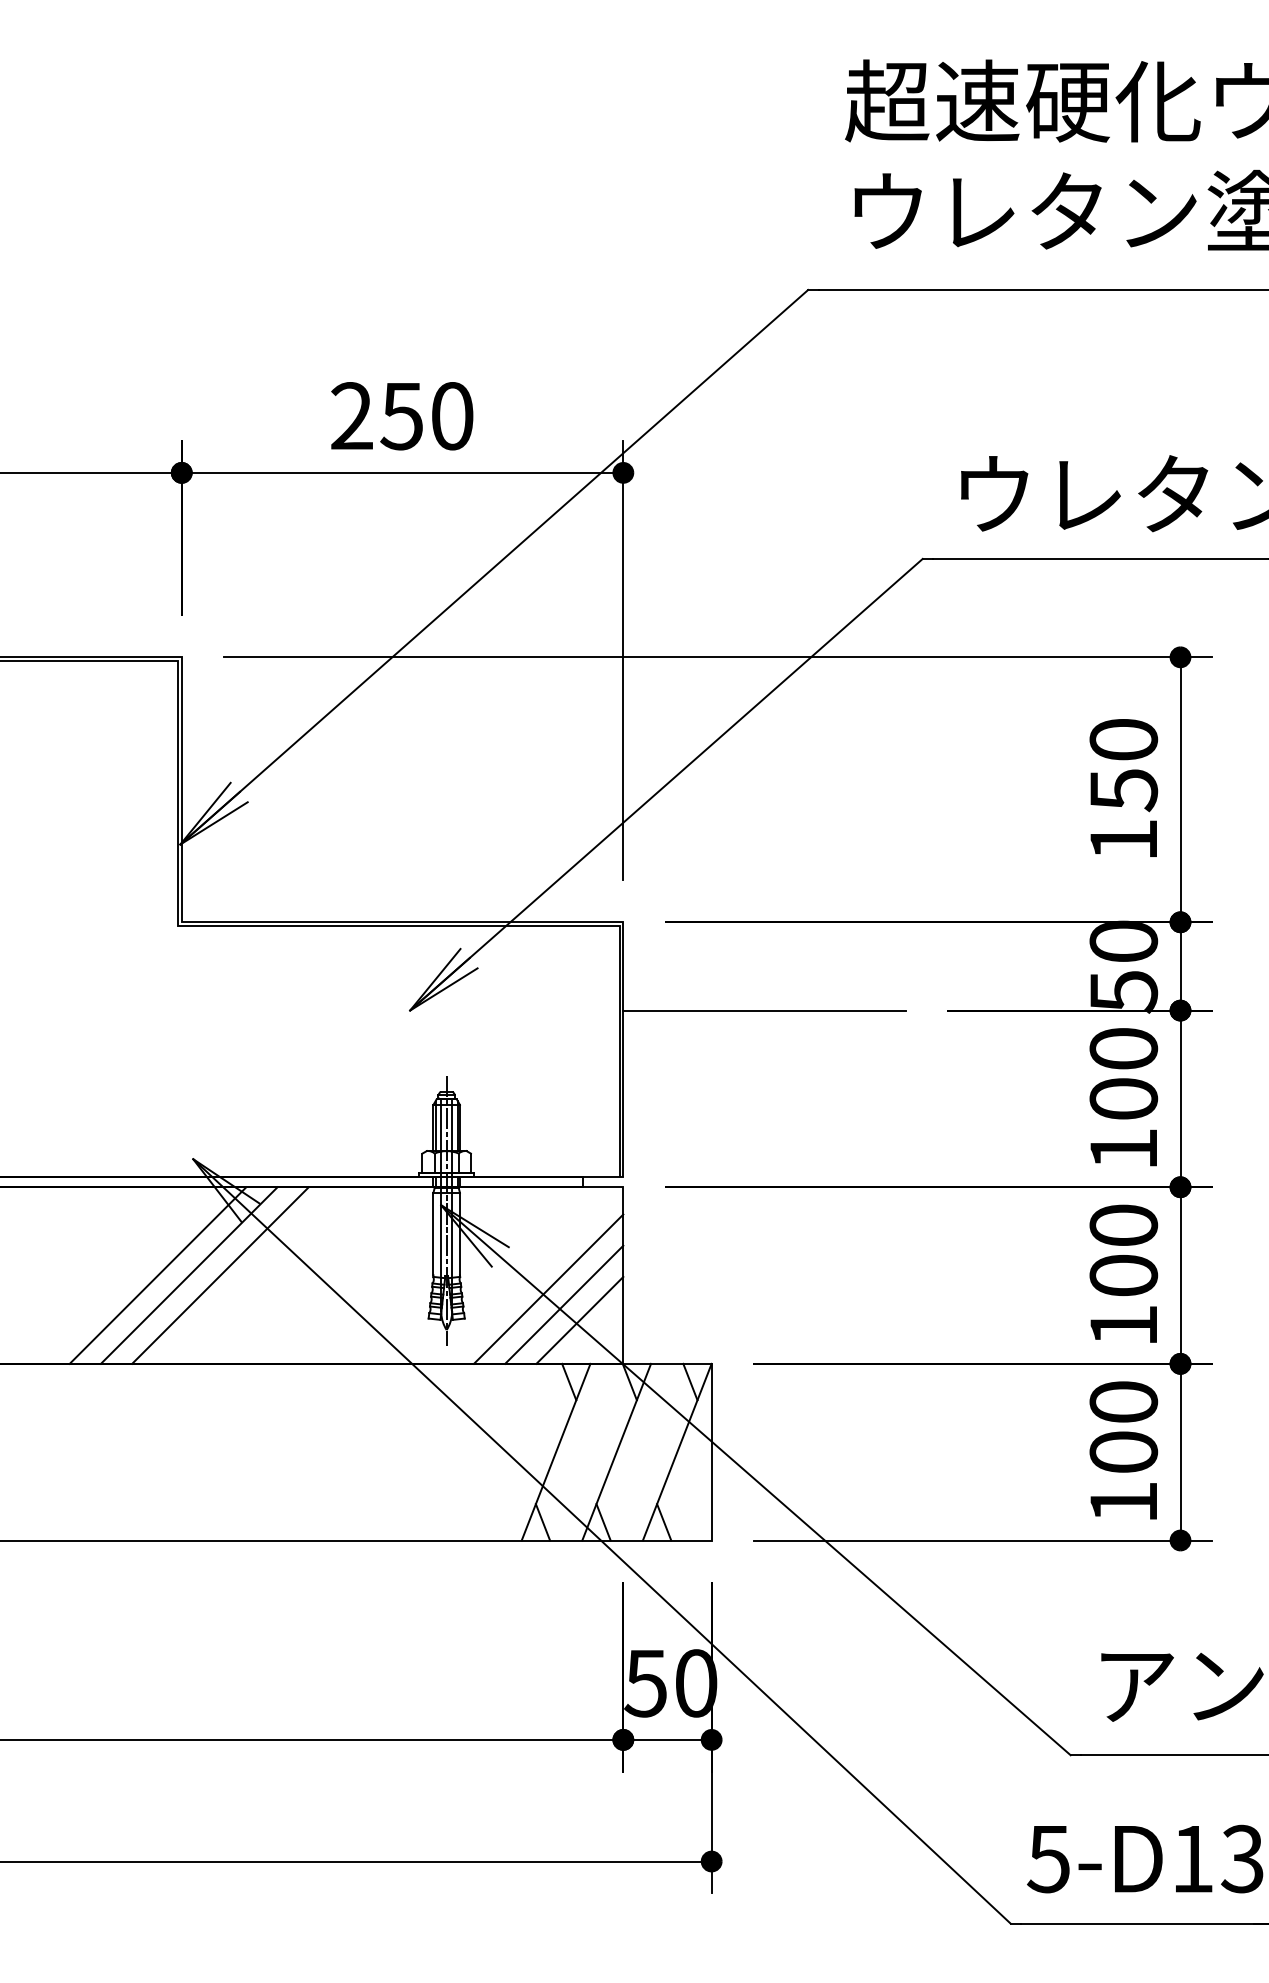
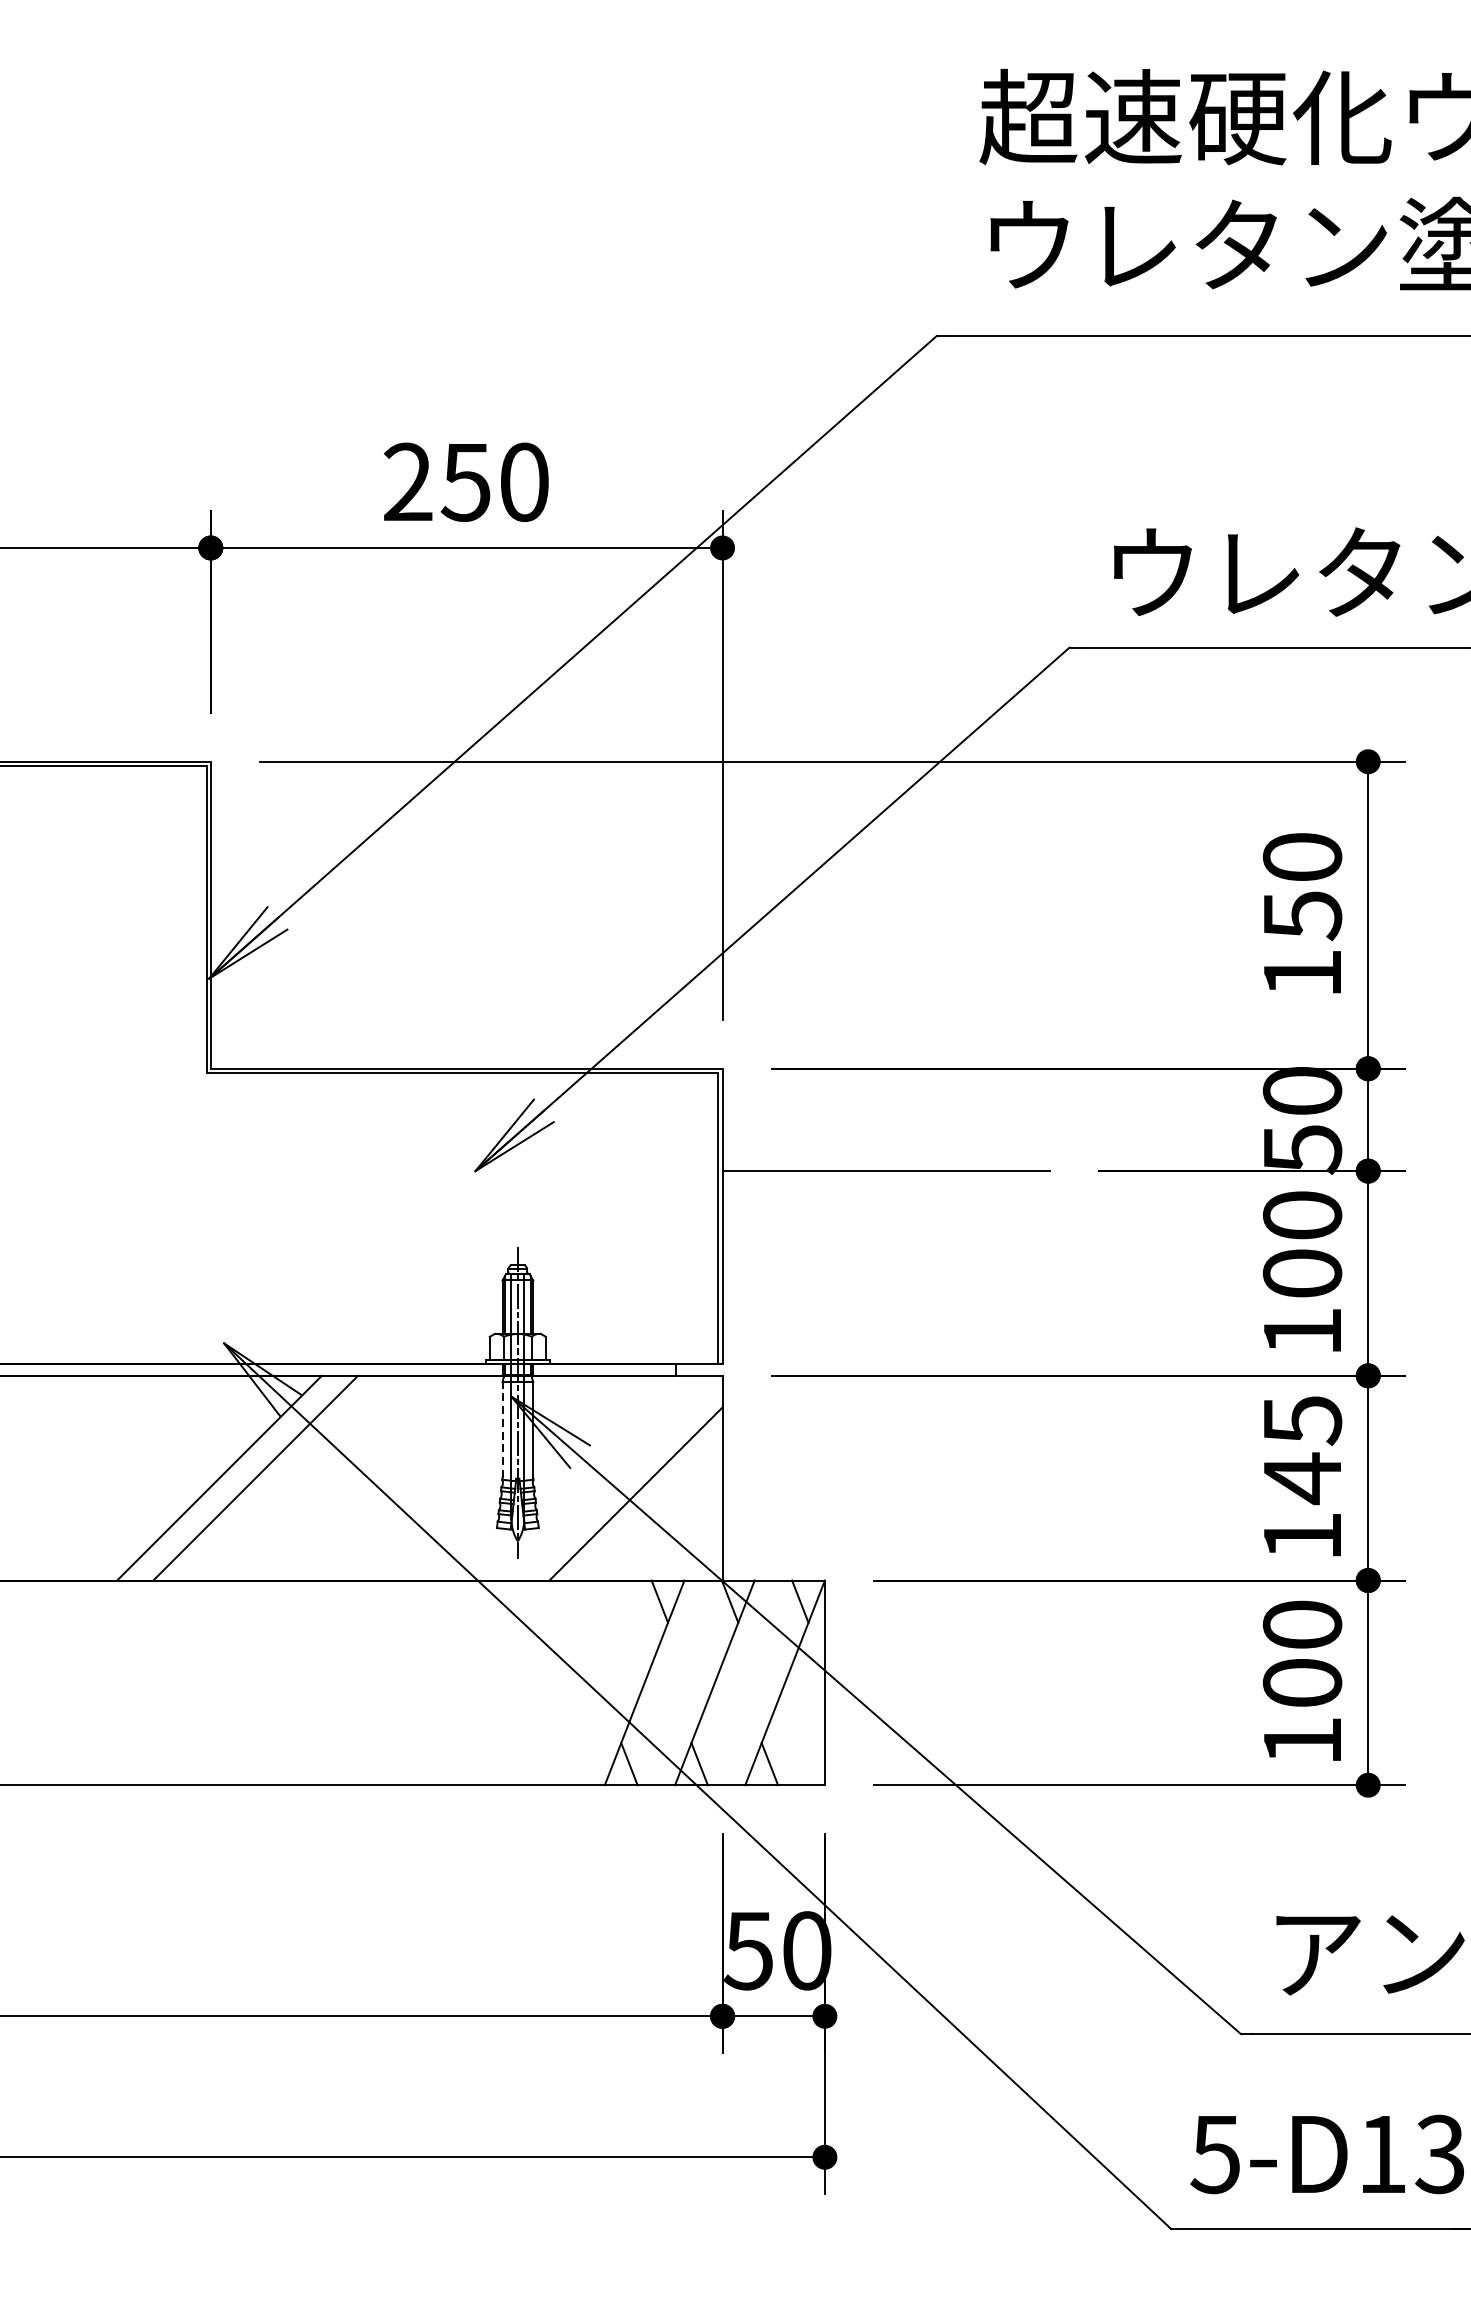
line: (433, 1233) -> (502, 1429), solid -> dashed
text: (1123, 1251) -> (1302, 1450), 100 -> 145
line: (157, 1275) -> (182, 1478), removed
line: (564, 1304) -> (654, 1511), removed
line: (579, 1319) -> (671, 1529), removed

